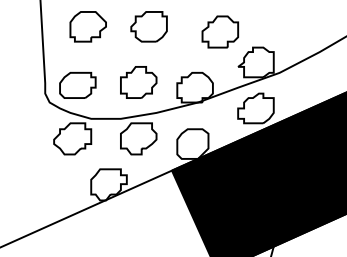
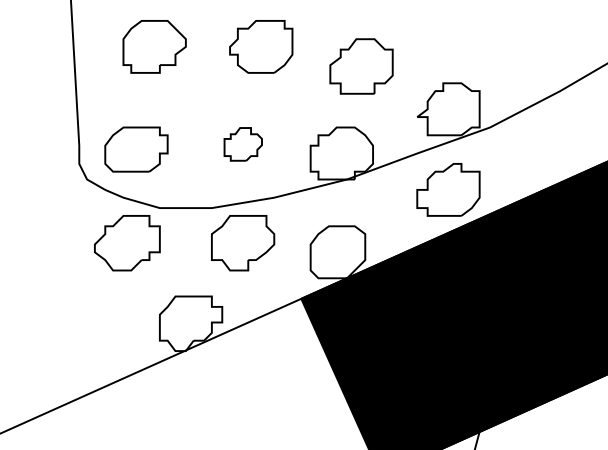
part: (220, 31) -> (361, 65), moved
part: (138, 82) -> (242, 144), size x0.6

